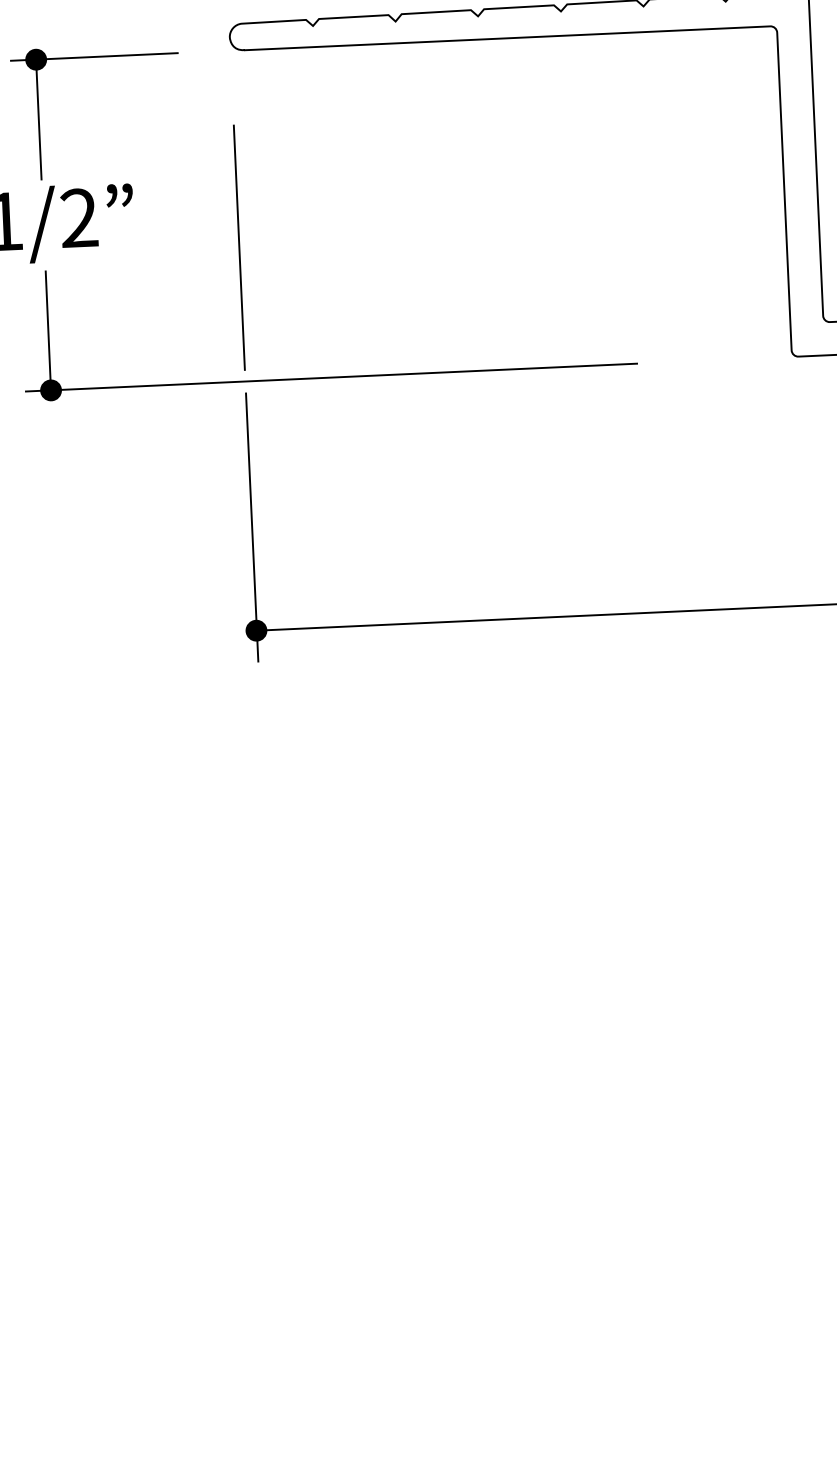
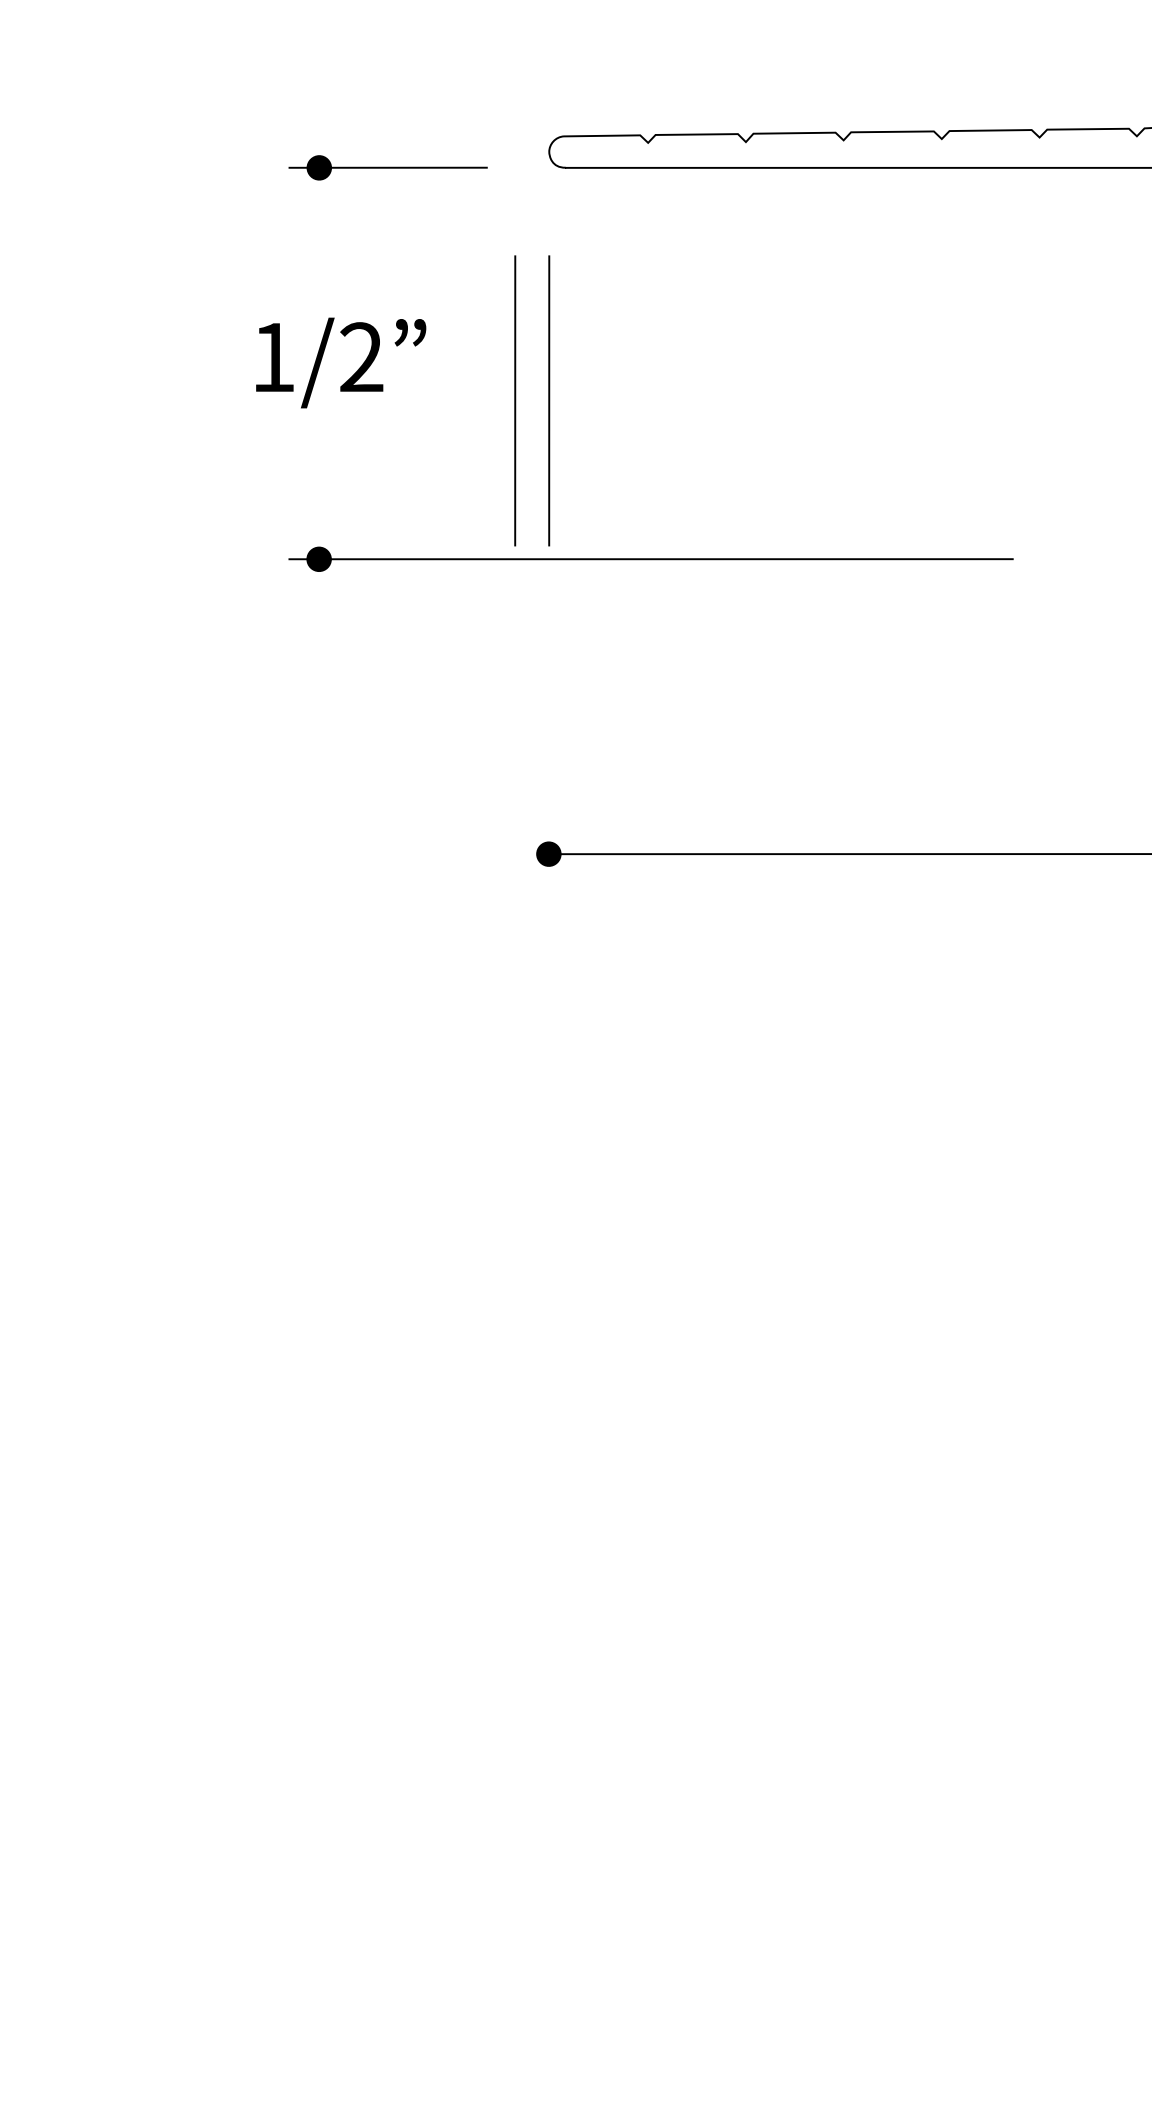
line: (39, 119) -> (319, 238), removed
line: (210, 248) -> (515, 400), added
line: (48, 330) -> (319, 488), removed
line: (252, 527) -> (549, 731), removed

